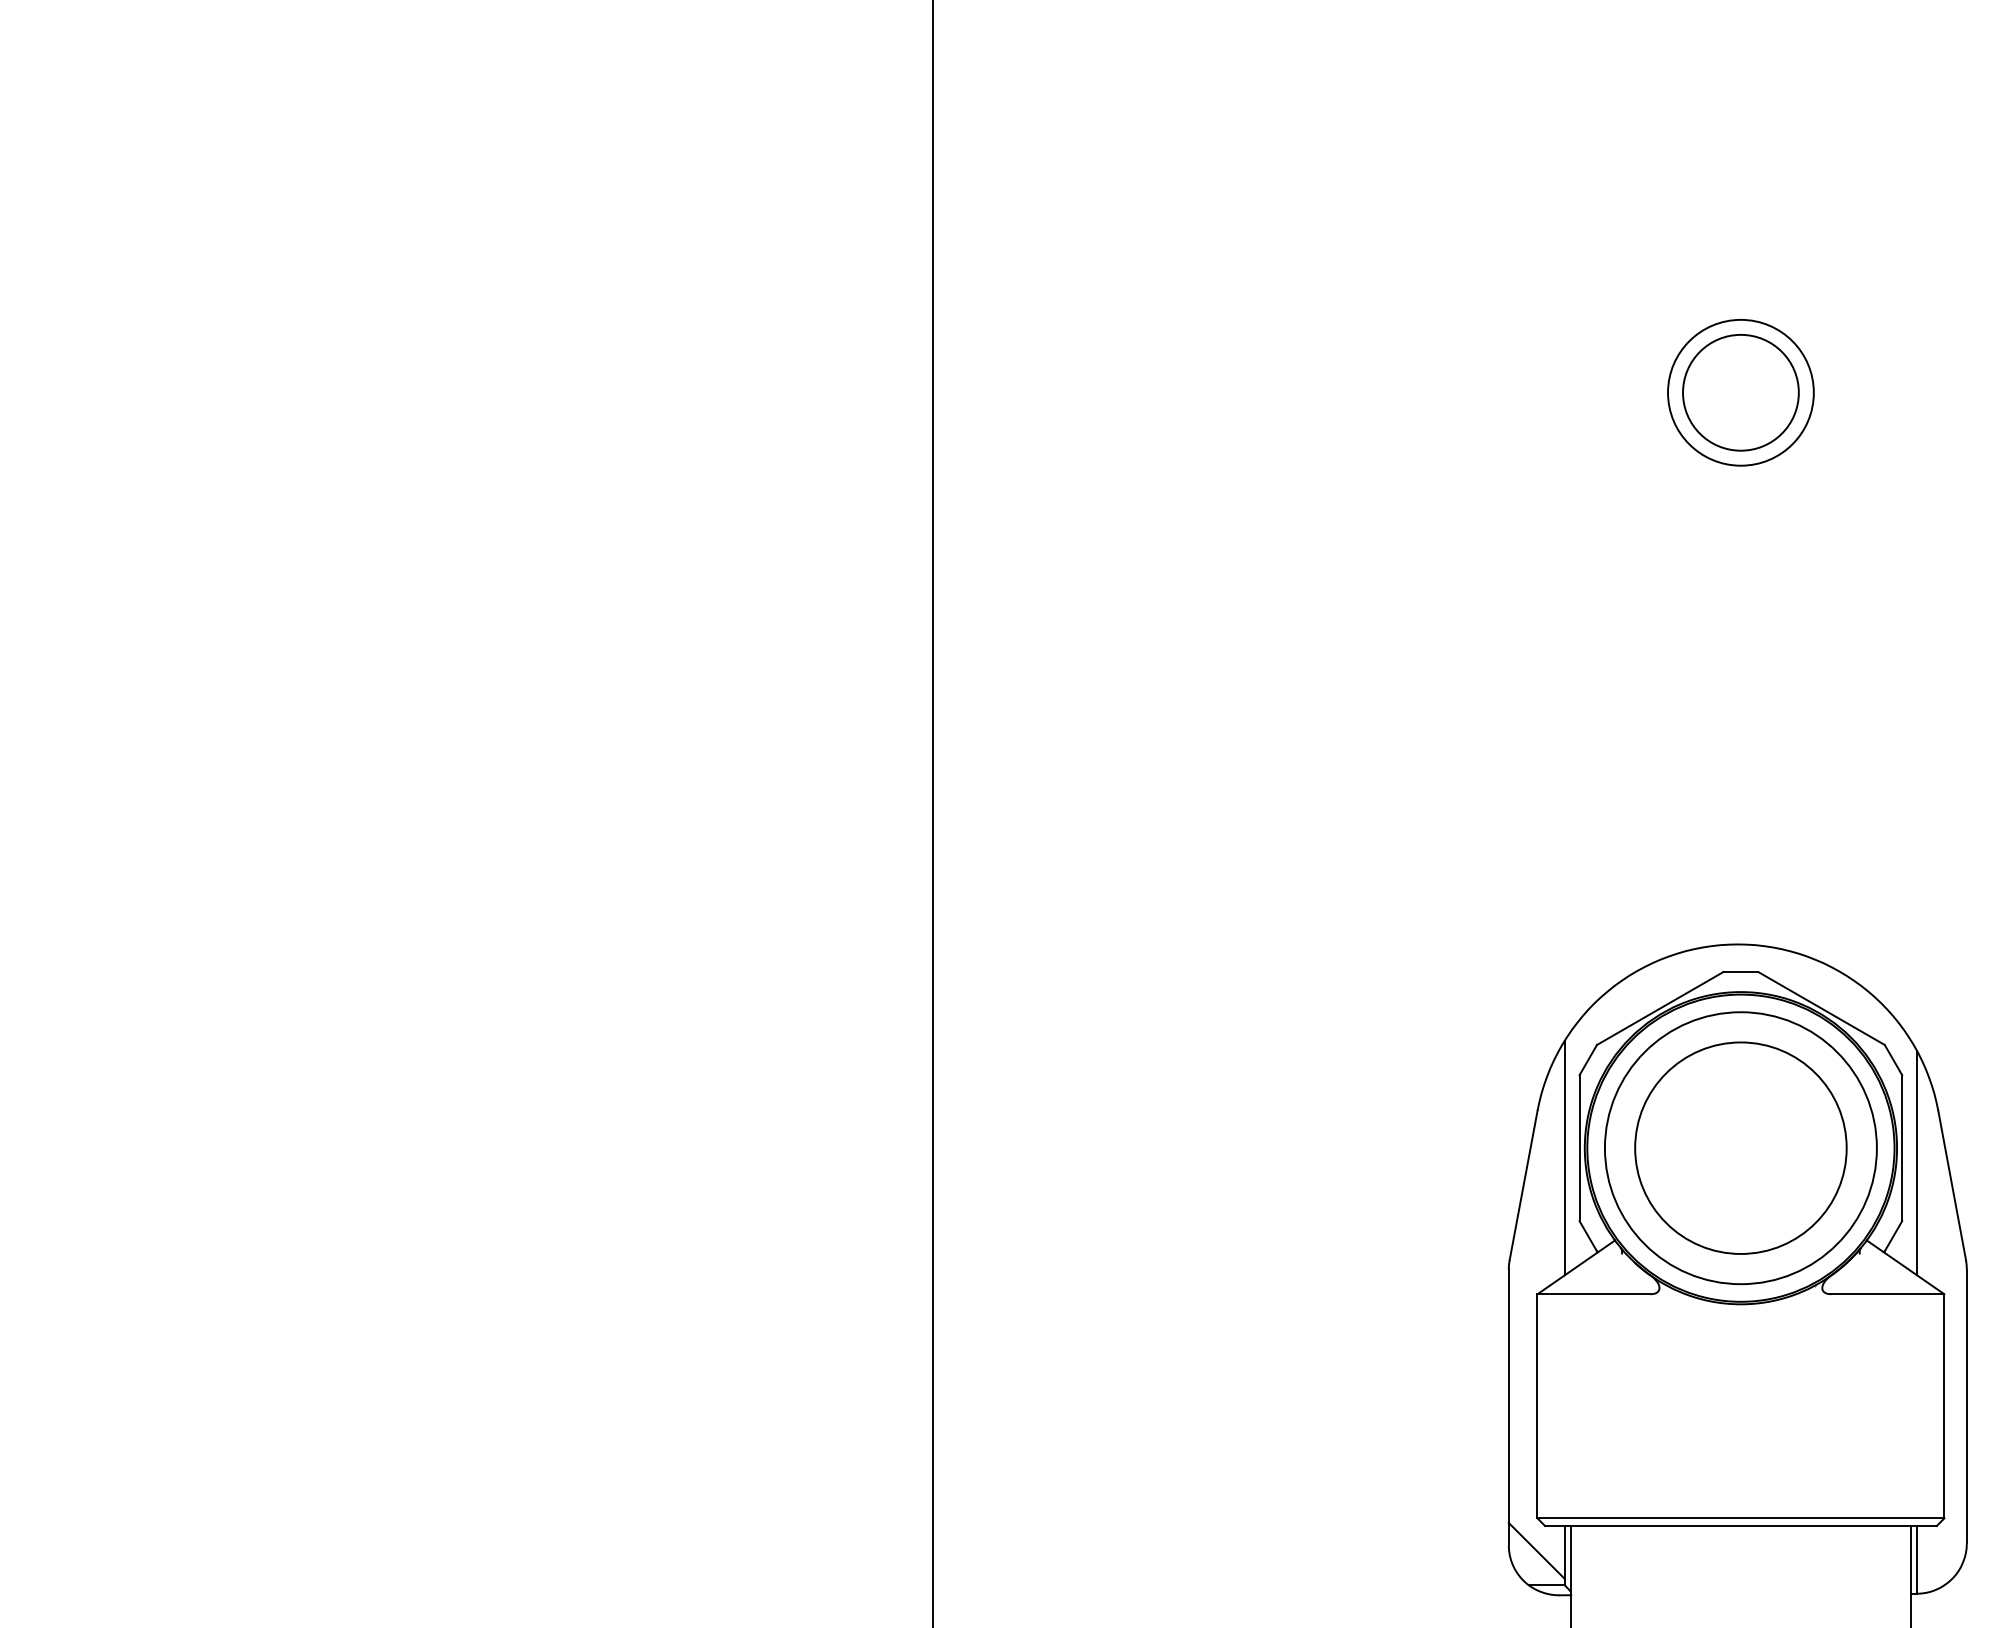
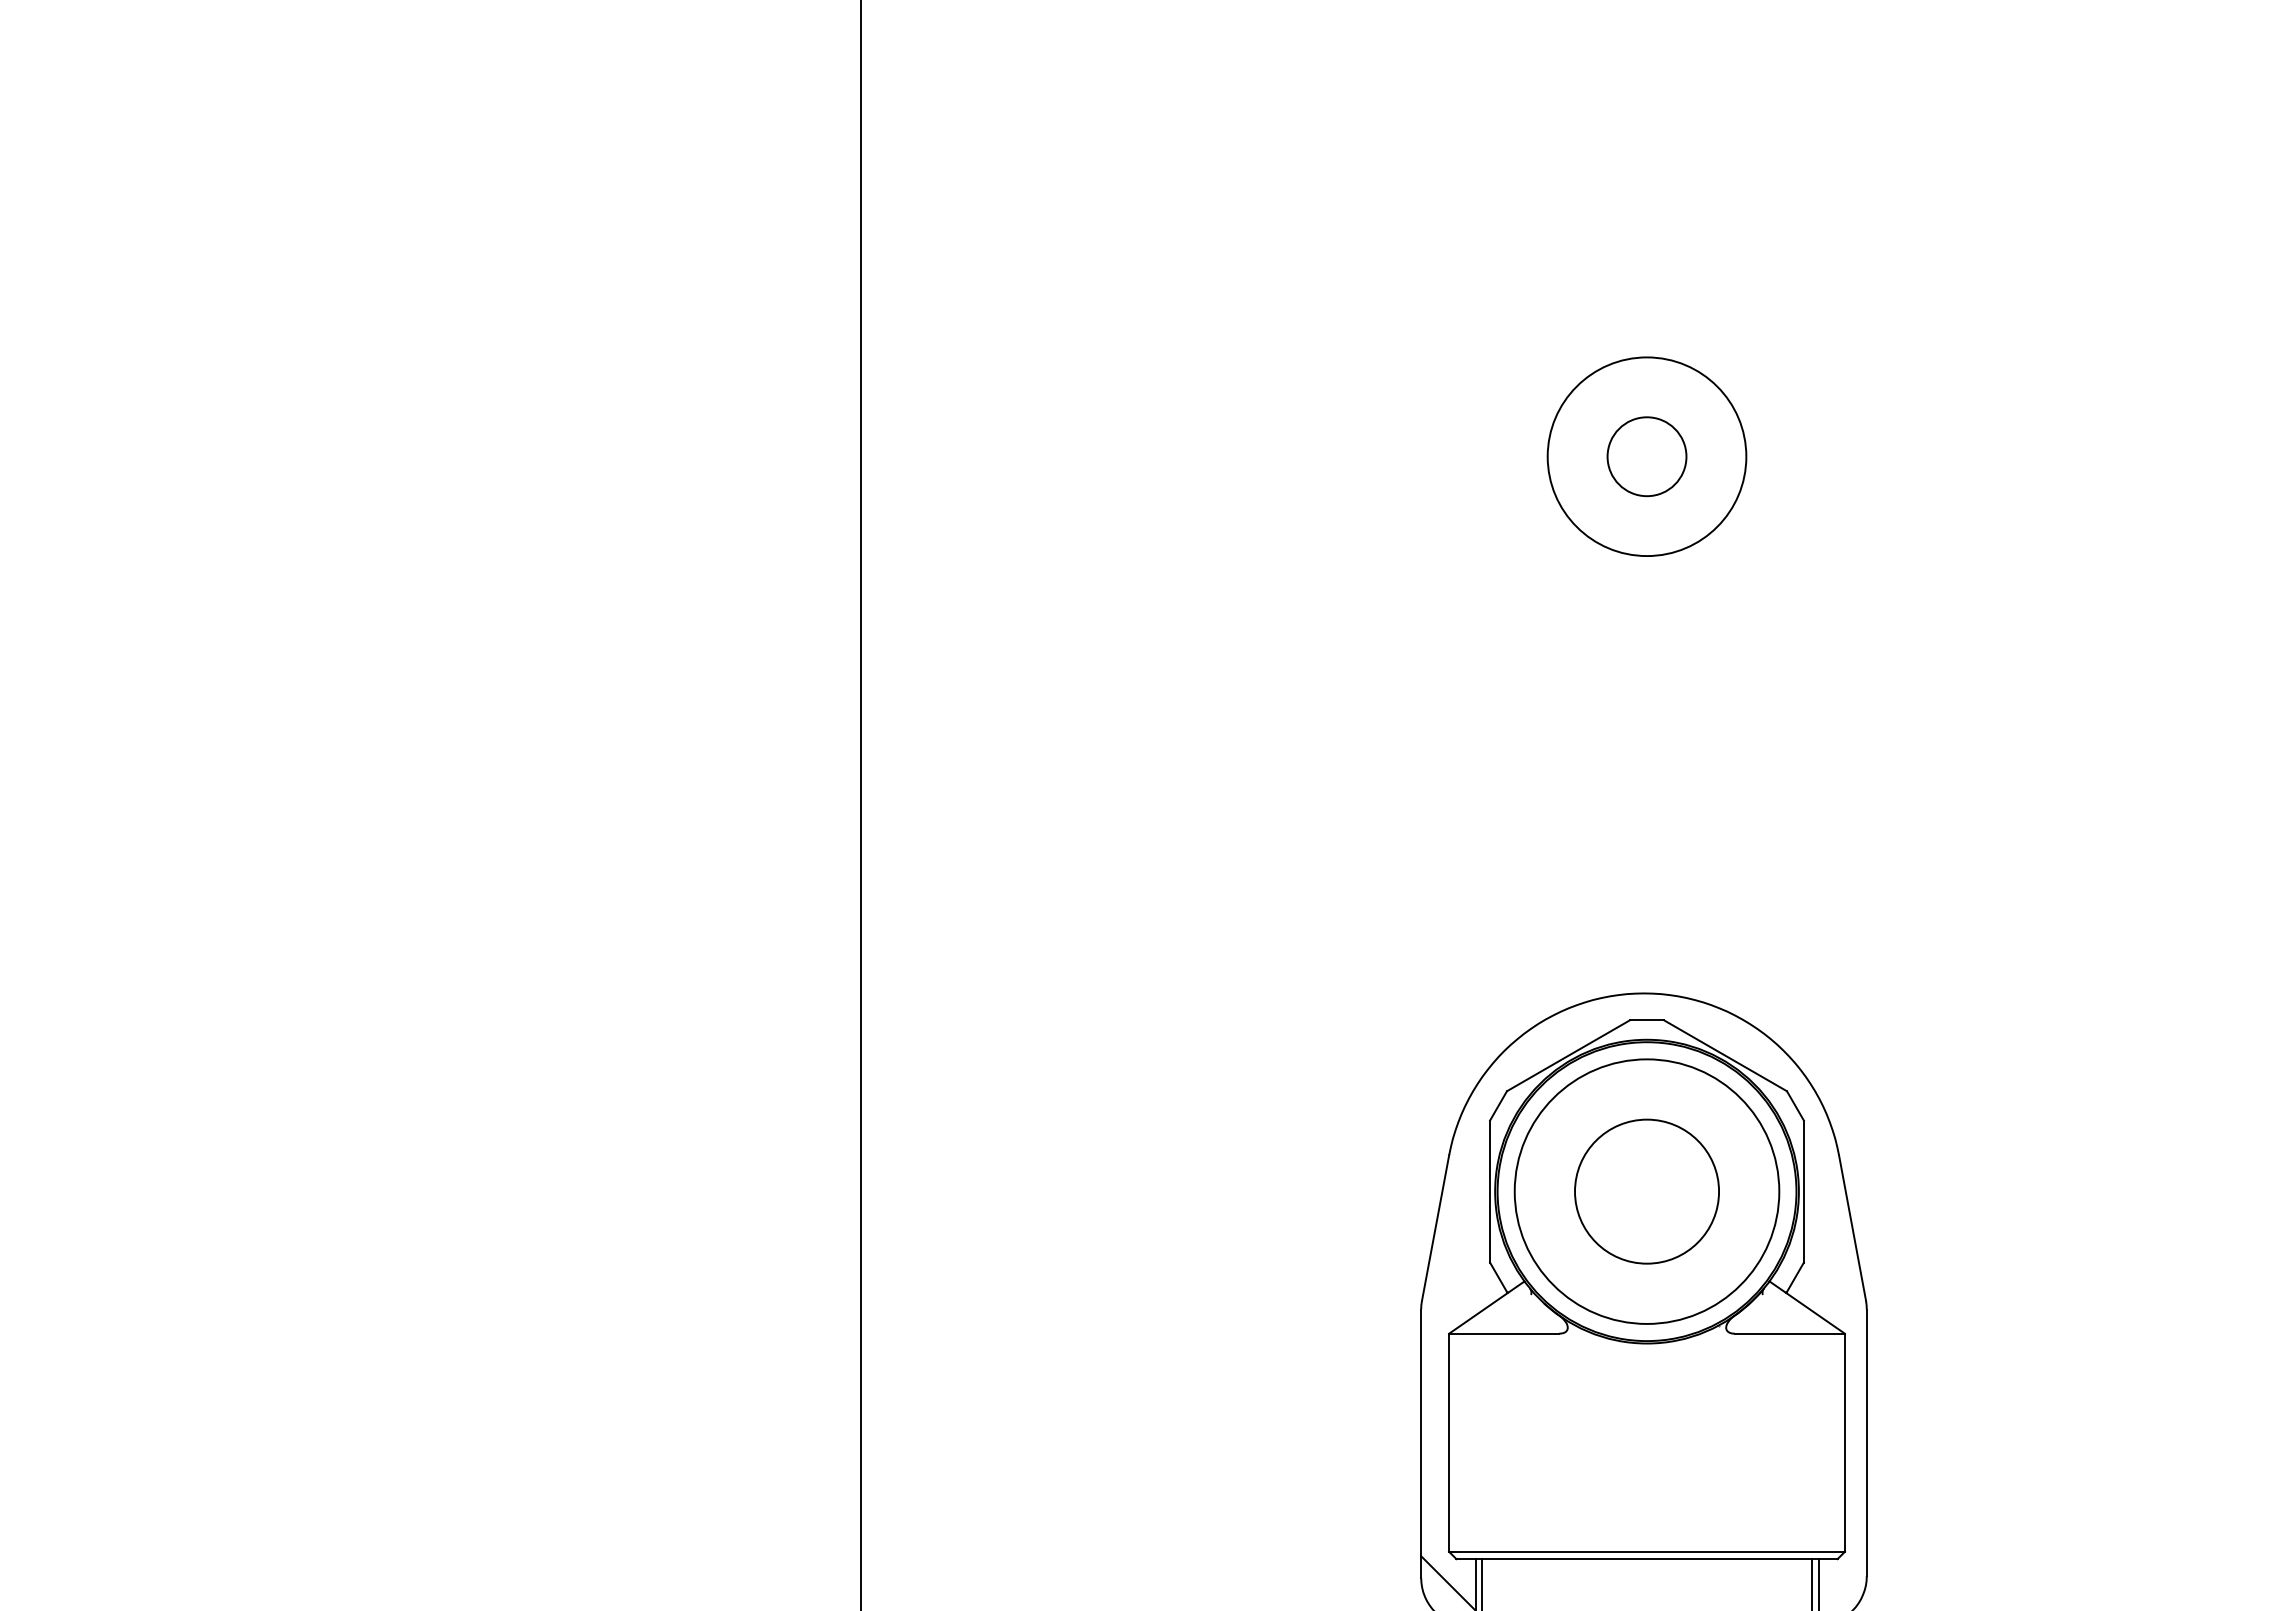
circle: (1740, 392) -> (1646, 456), size x0.7
circle: (1740, 392) -> (1646, 456), size x1.4
circle: (1740, 1148) -> (1646, 1191), size x0.7
line: (1564, 1158) -> (1475, 1201), removed
line: (1917, 1163) -> (1818, 1206), removed

